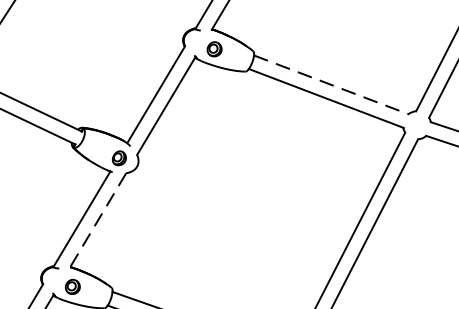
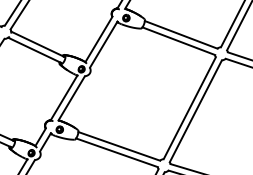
line: (332, 84) -> (181, 34), dashed -> solid
line: (97, 220) -> (71, 98), dashed -> solid

